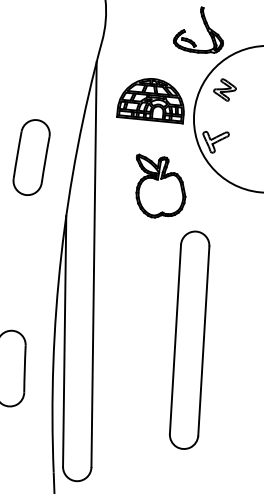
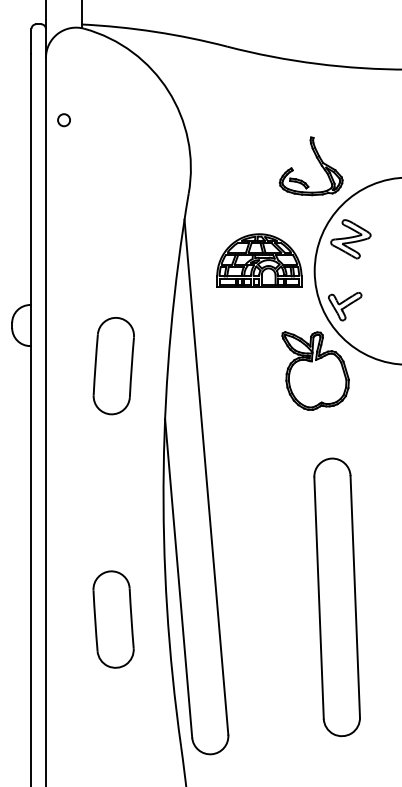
part: (224, 90) -> (350, 239), size x1.43
part: (31, 157) -> (113, 366), moved
part: (160, 187) -> (315, 370), moved
part: (189, 340) -> (336, 597), moved

